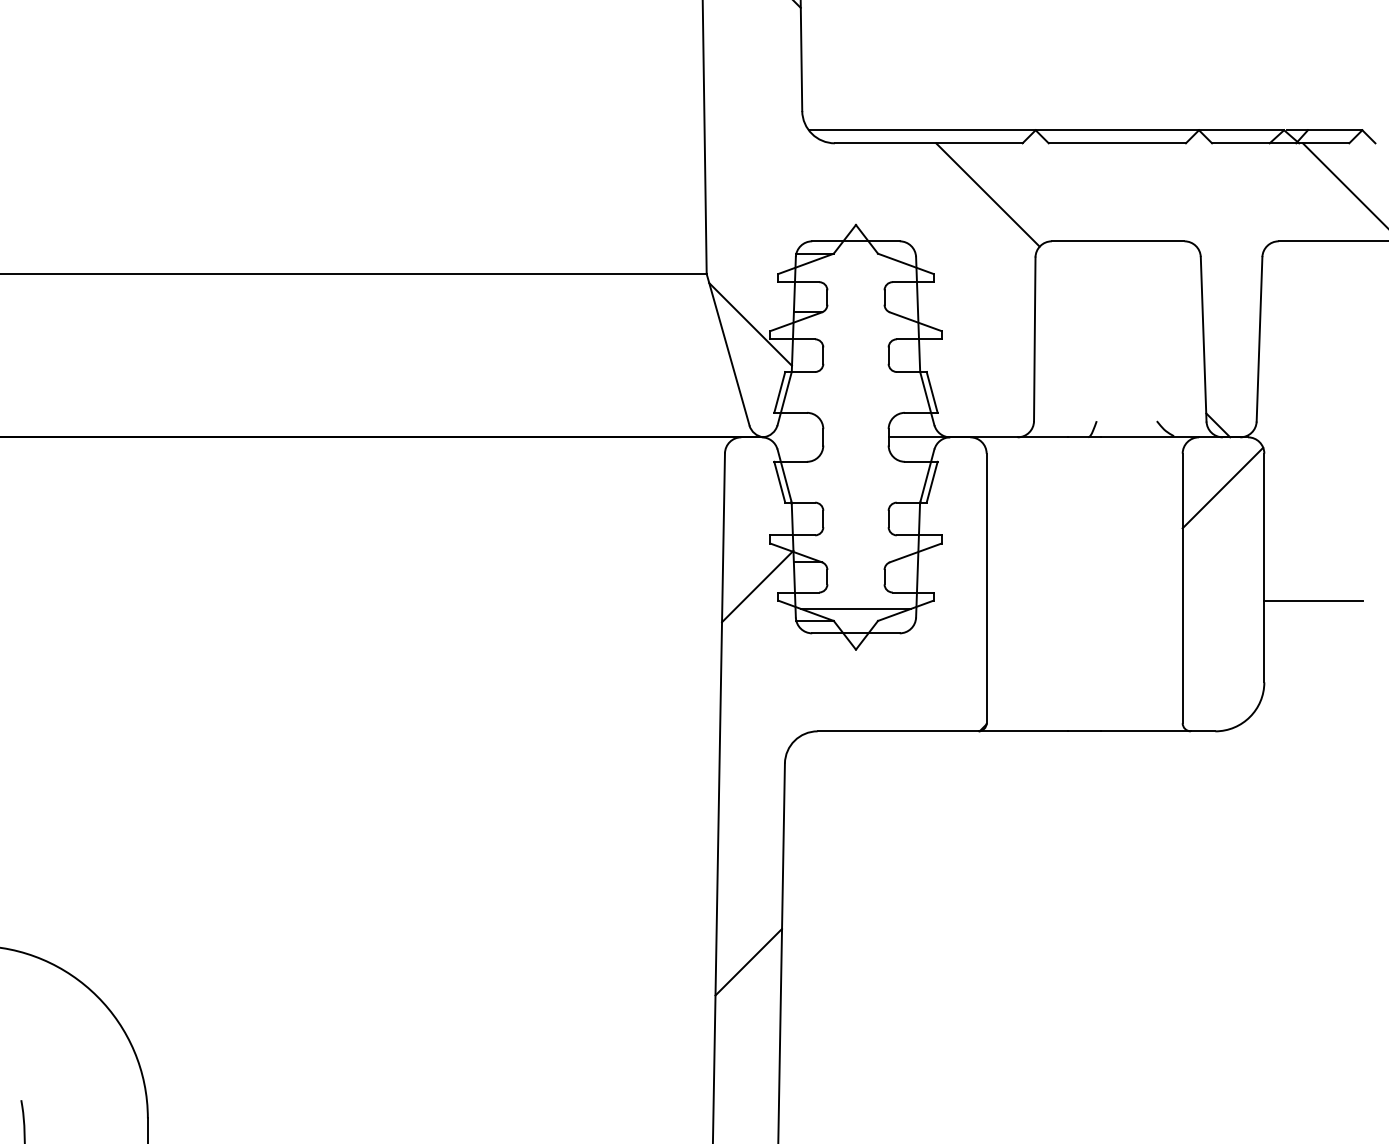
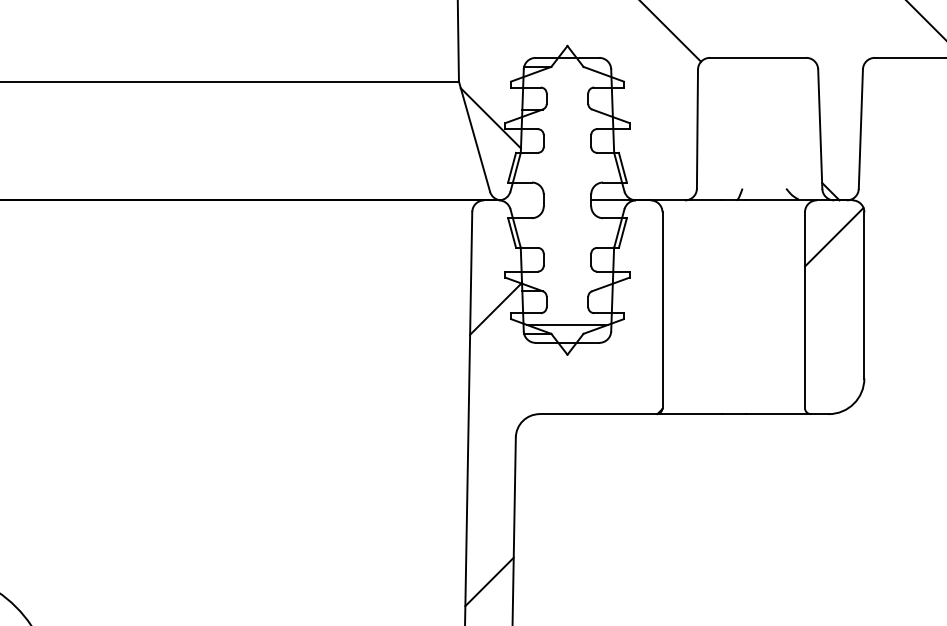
line: (1313, 600) -> (900, 319), removed

